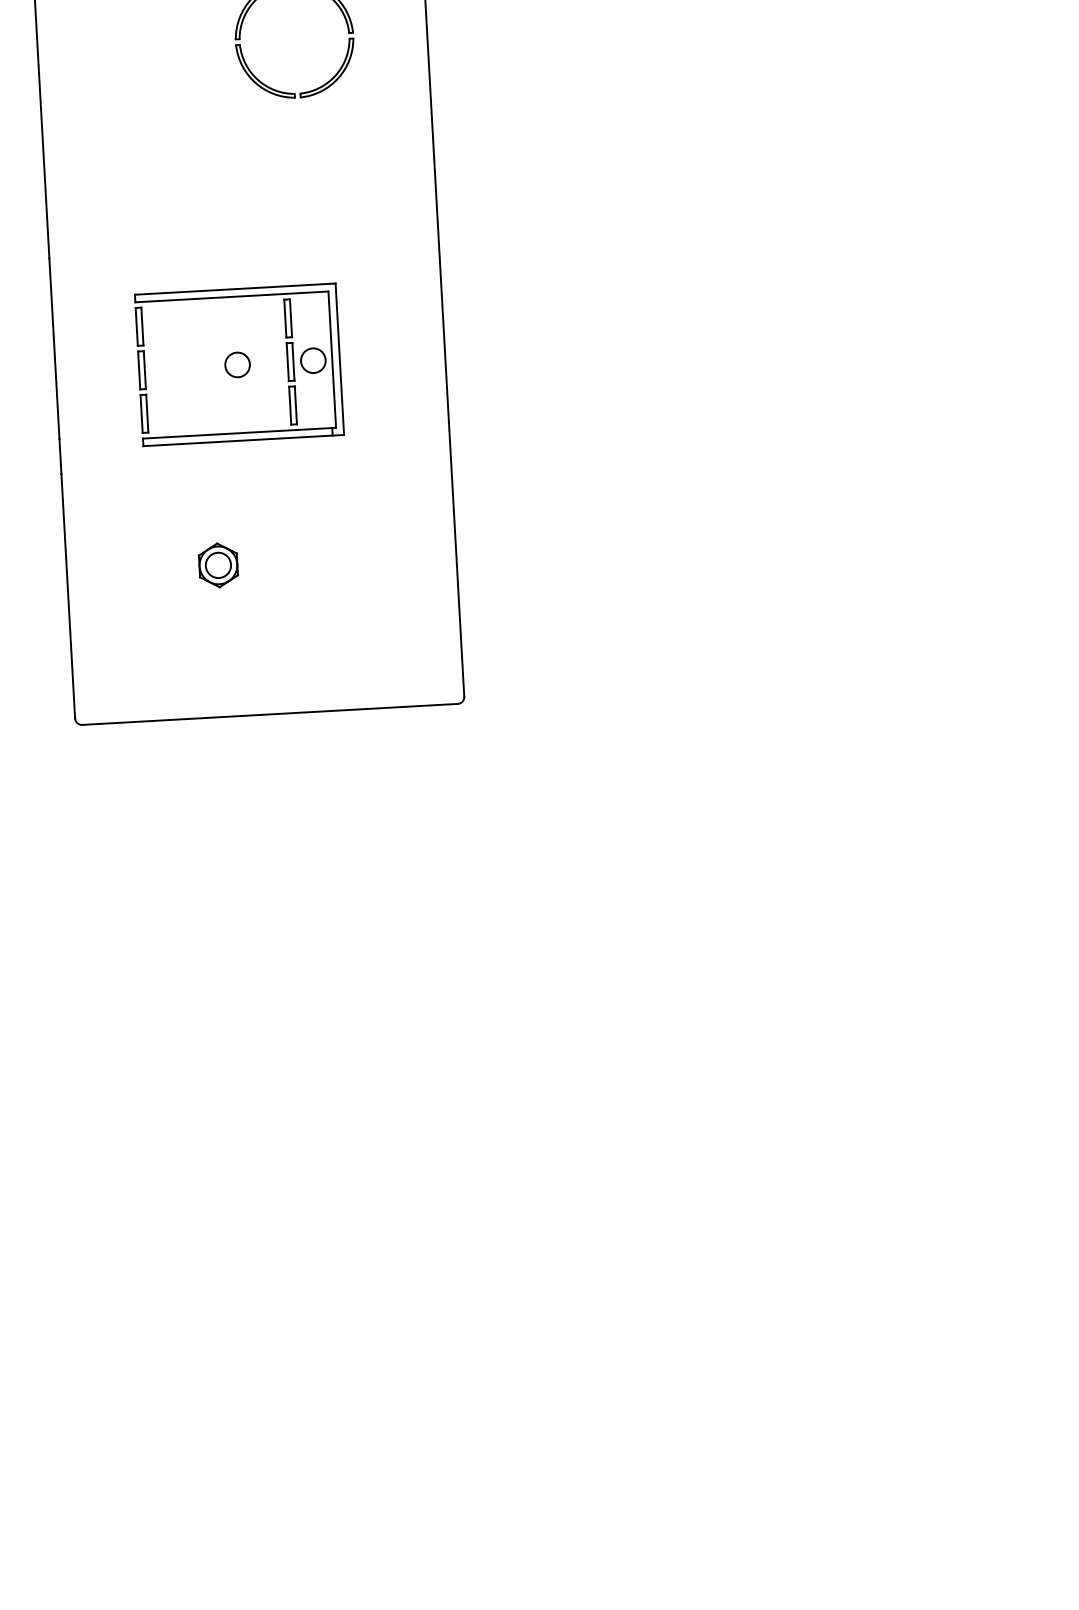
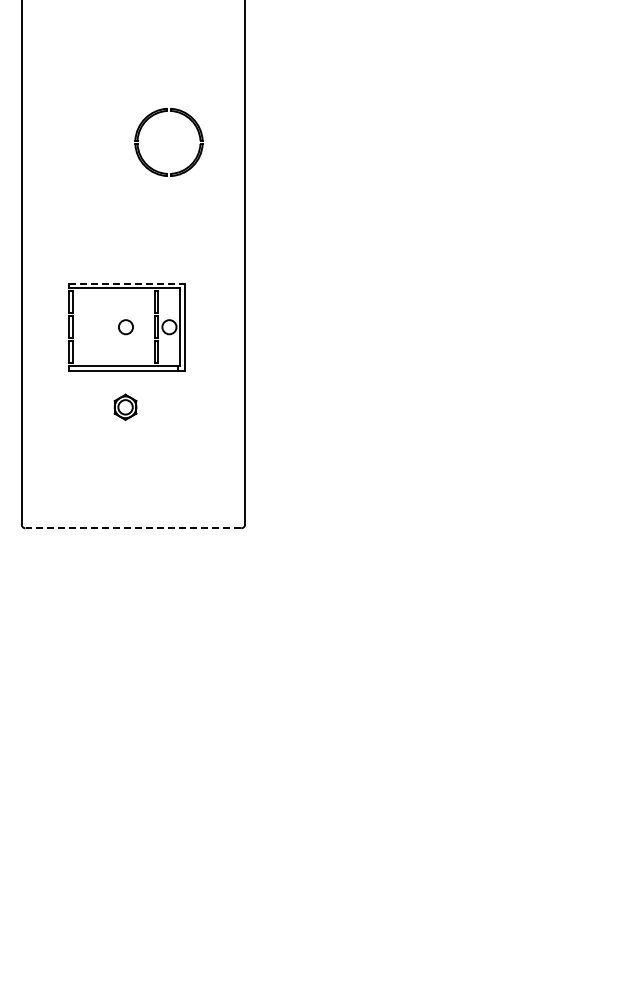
line: (236, 288) -> (127, 283), solid -> dashed
part: (218, 563) -> (125, 406), moved
line: (270, 714) -> (133, 528), solid -> dashed

